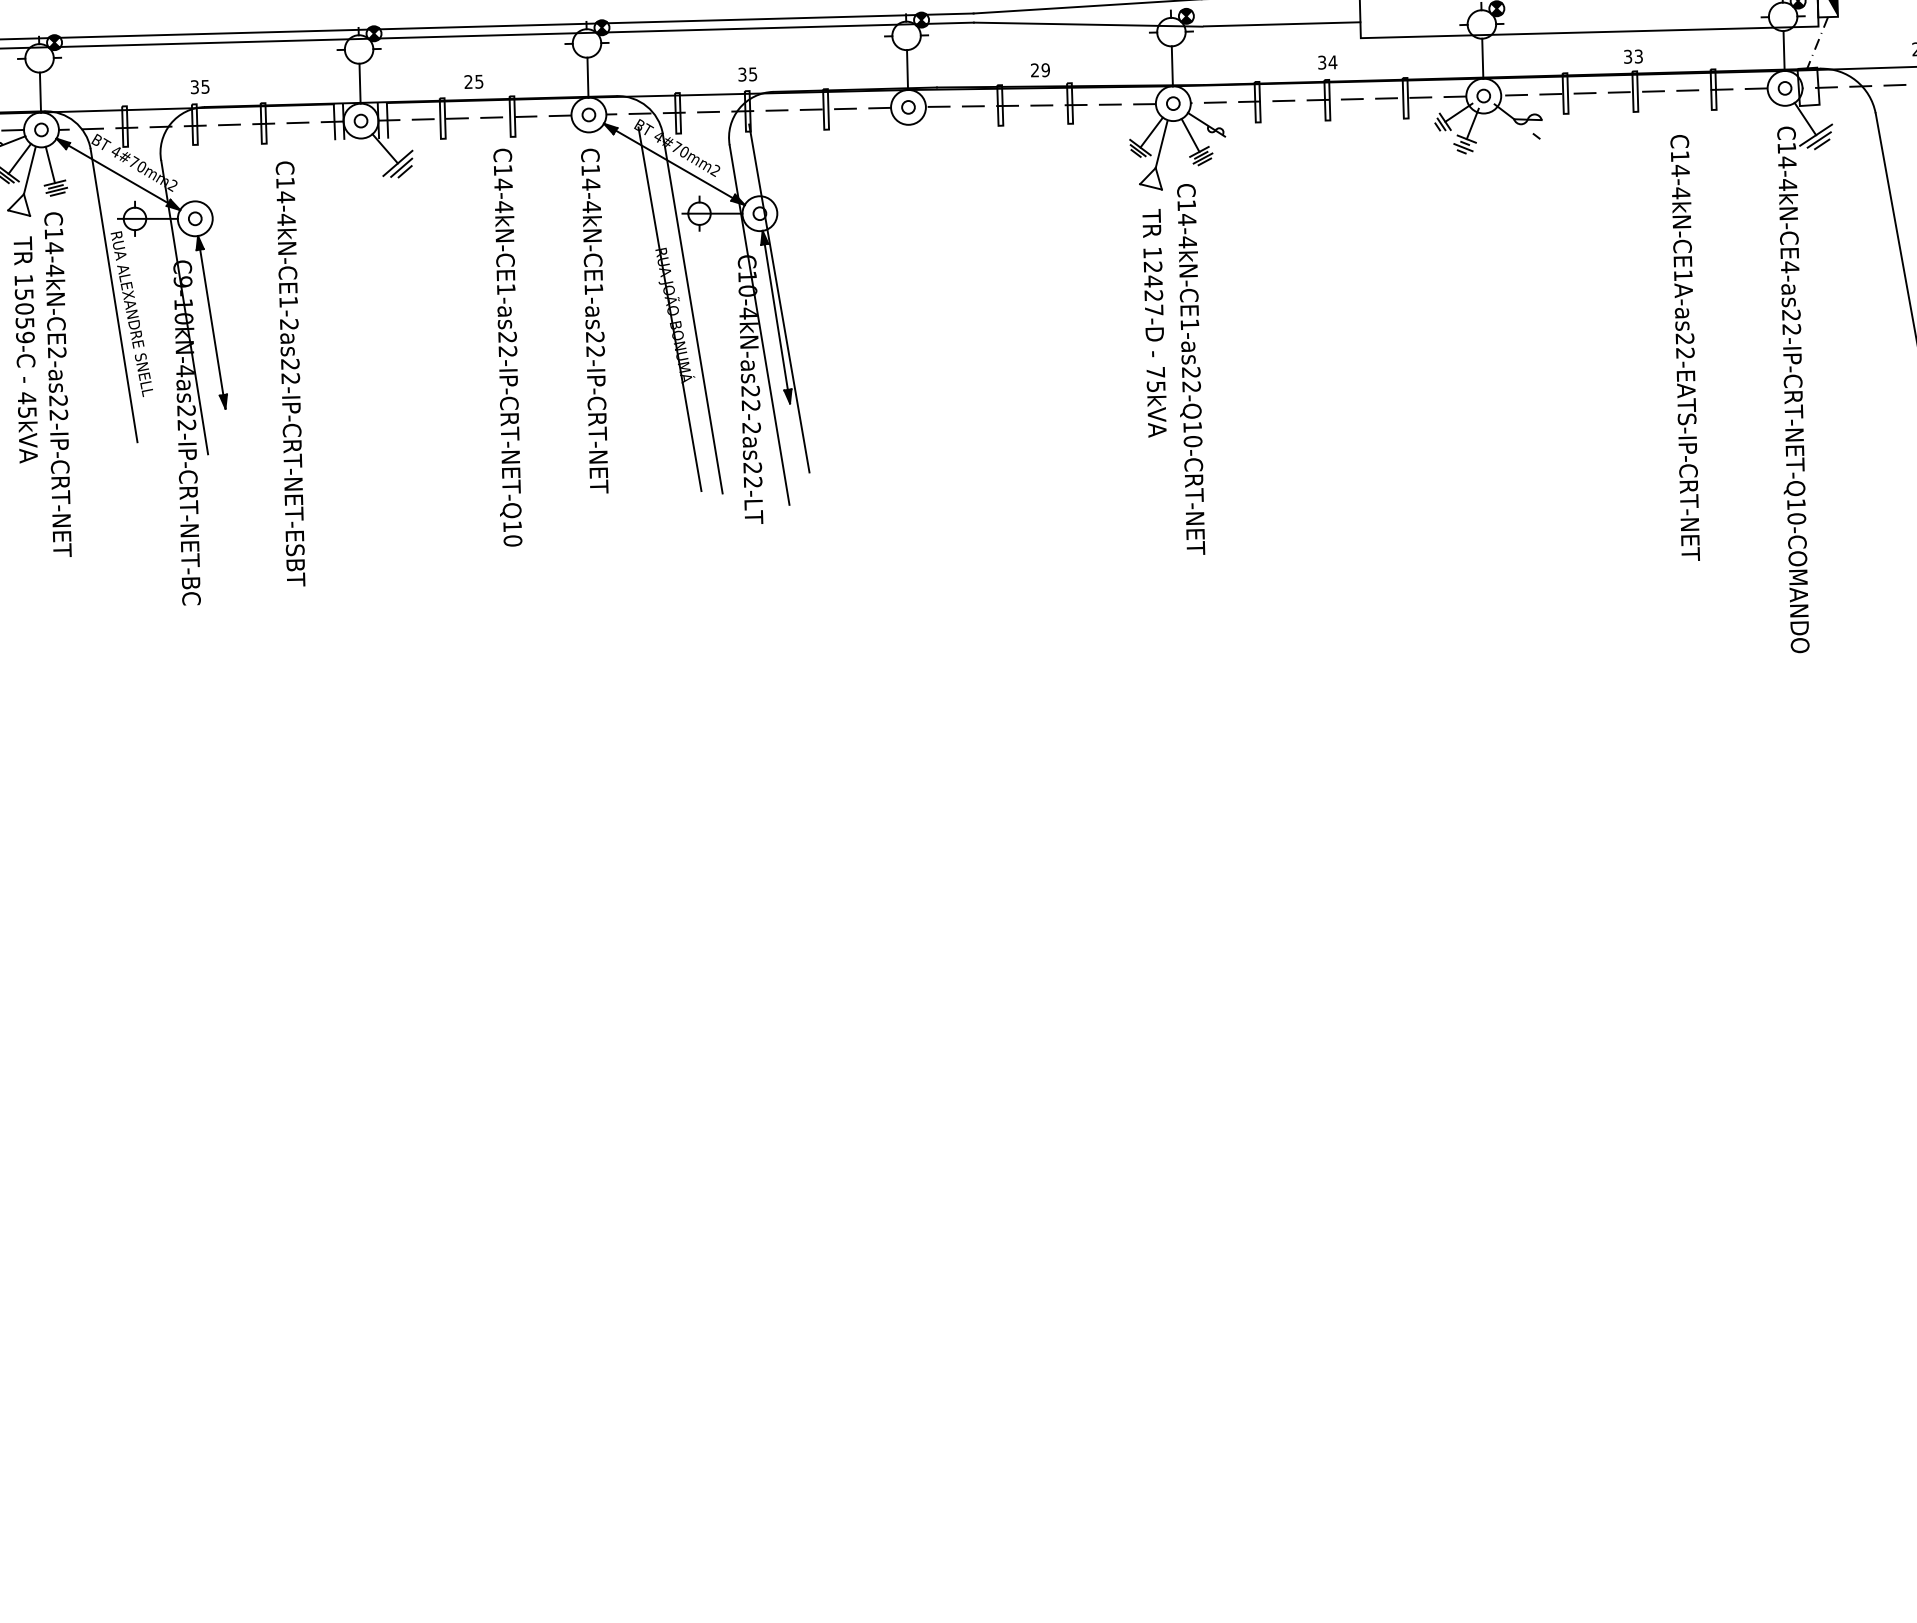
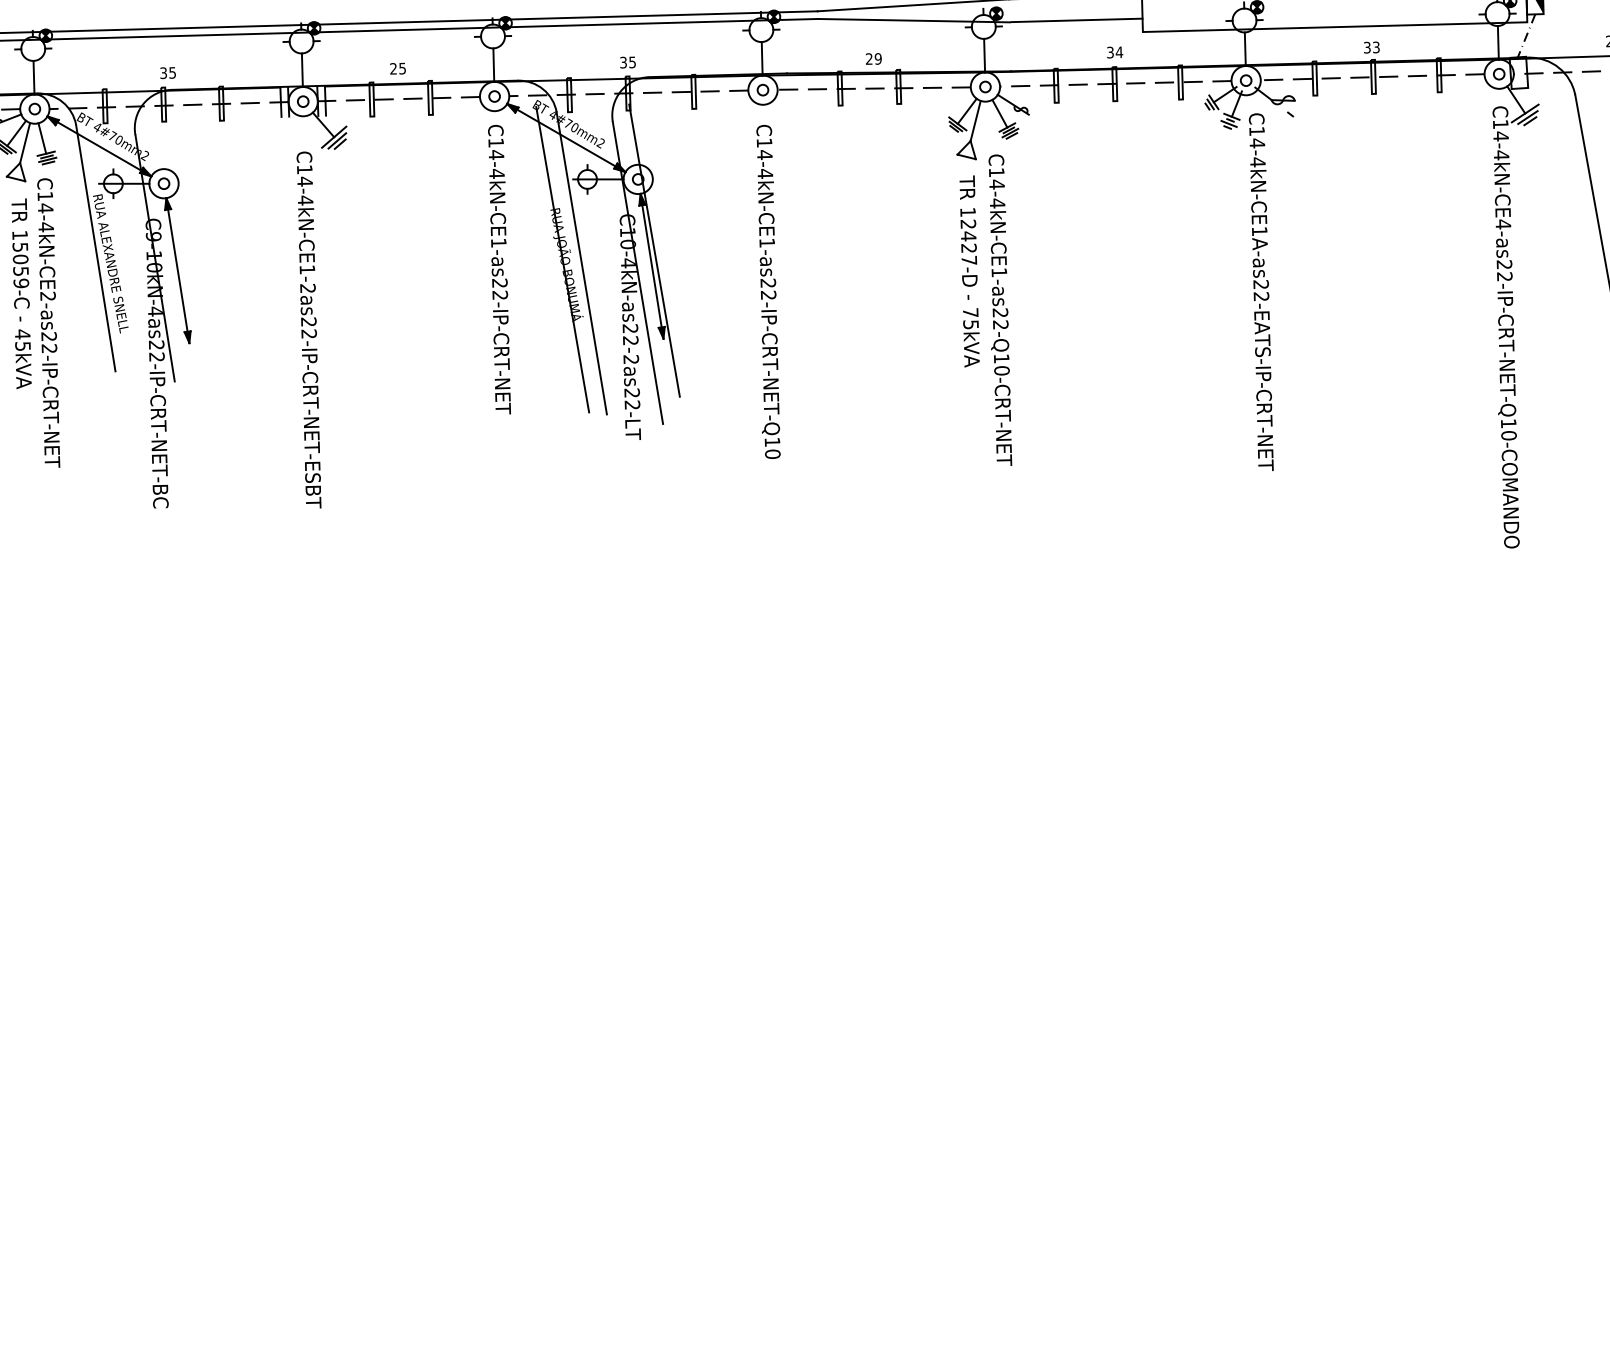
text: (507, 347) -> (768, 291), moved
text: (1684, 347) -> (1260, 291), moved
text: (289, 373) -> (308, 329), moved

